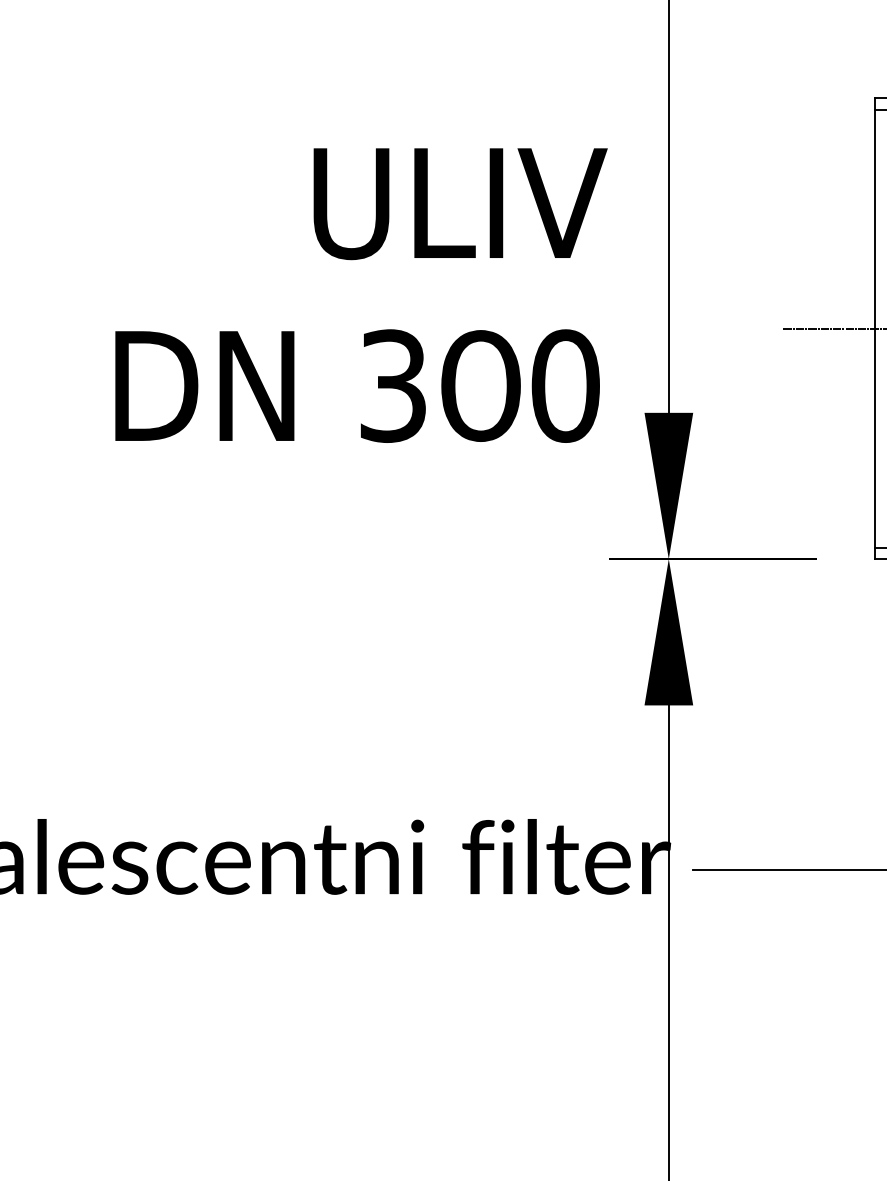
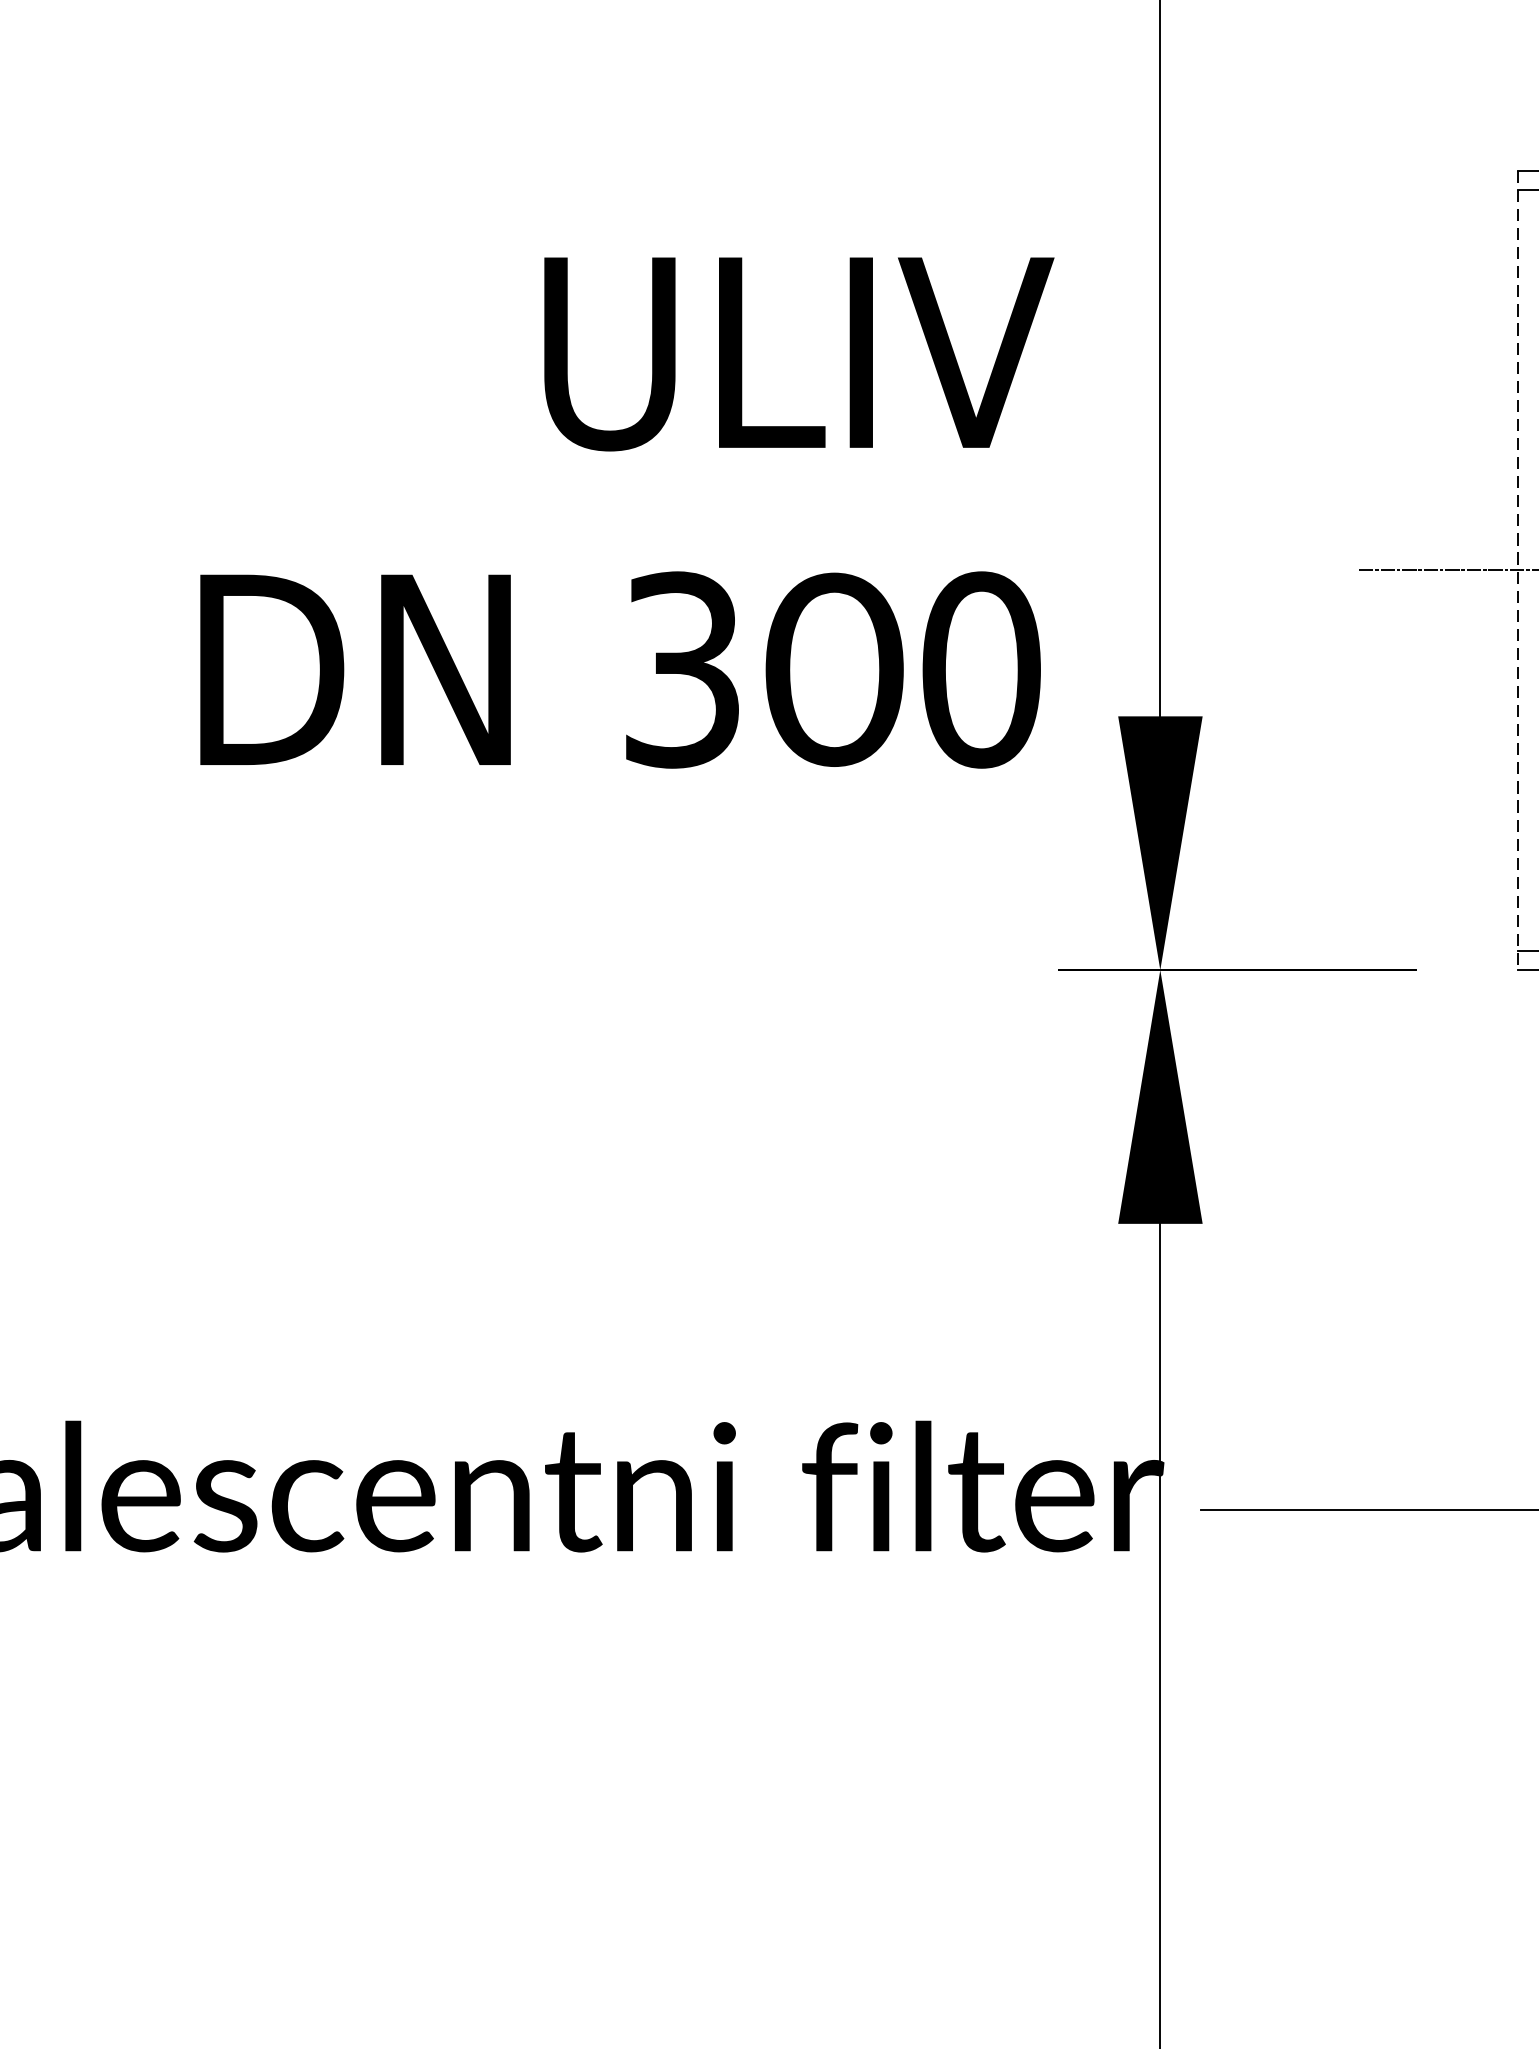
line: (874, 329) -> (1517, 571), solid -> dashed

